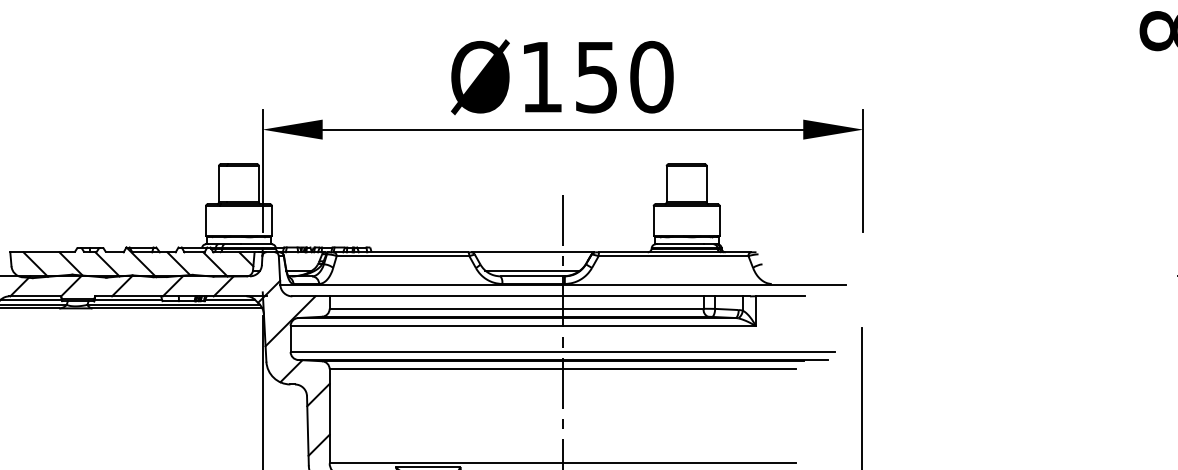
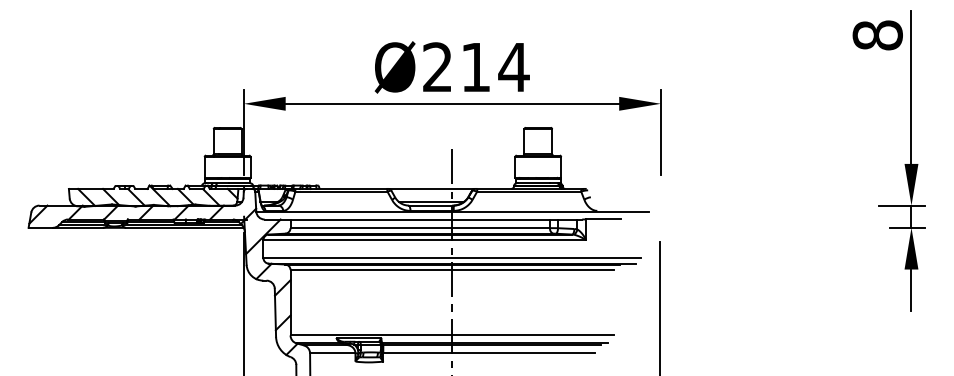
text: (597, 77) -> (476, 67), Ø150 -> Ø214

